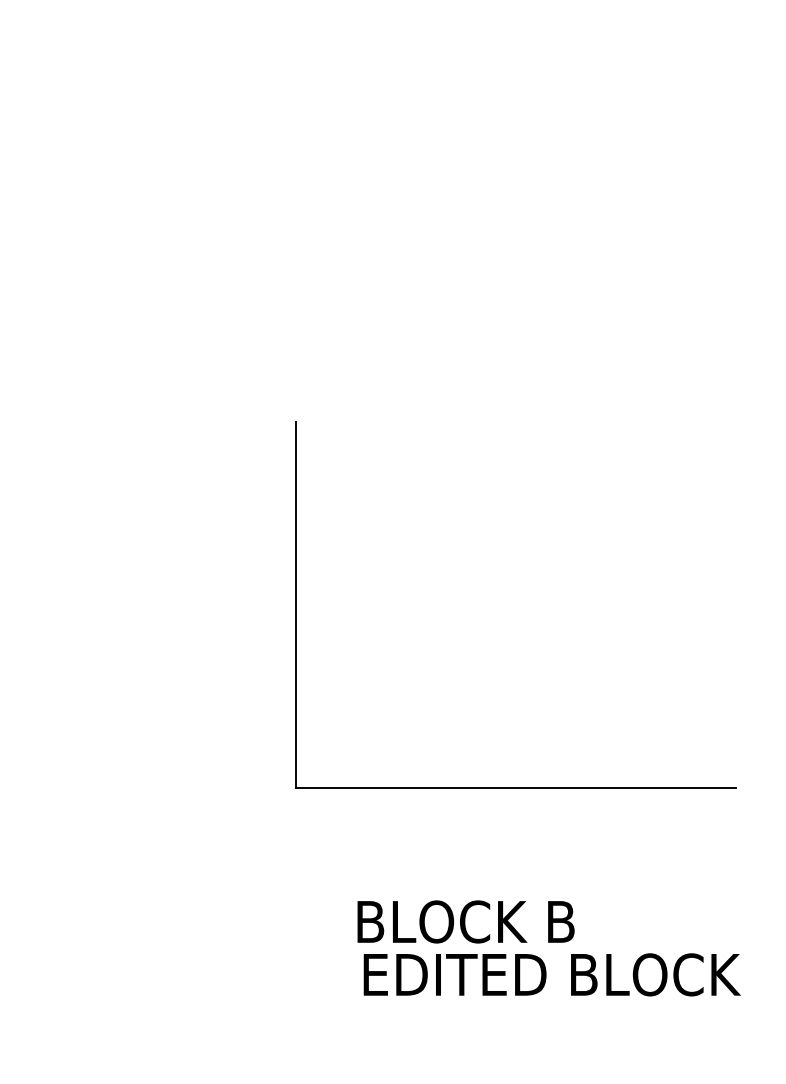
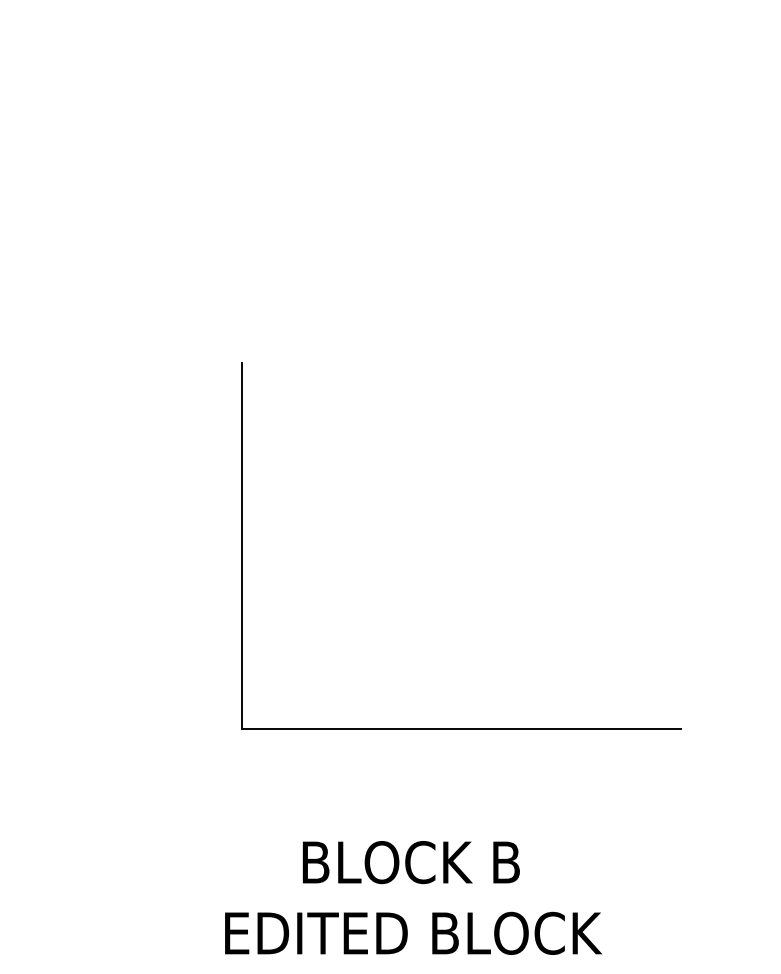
text: (551, 974) -> (412, 933), moved

